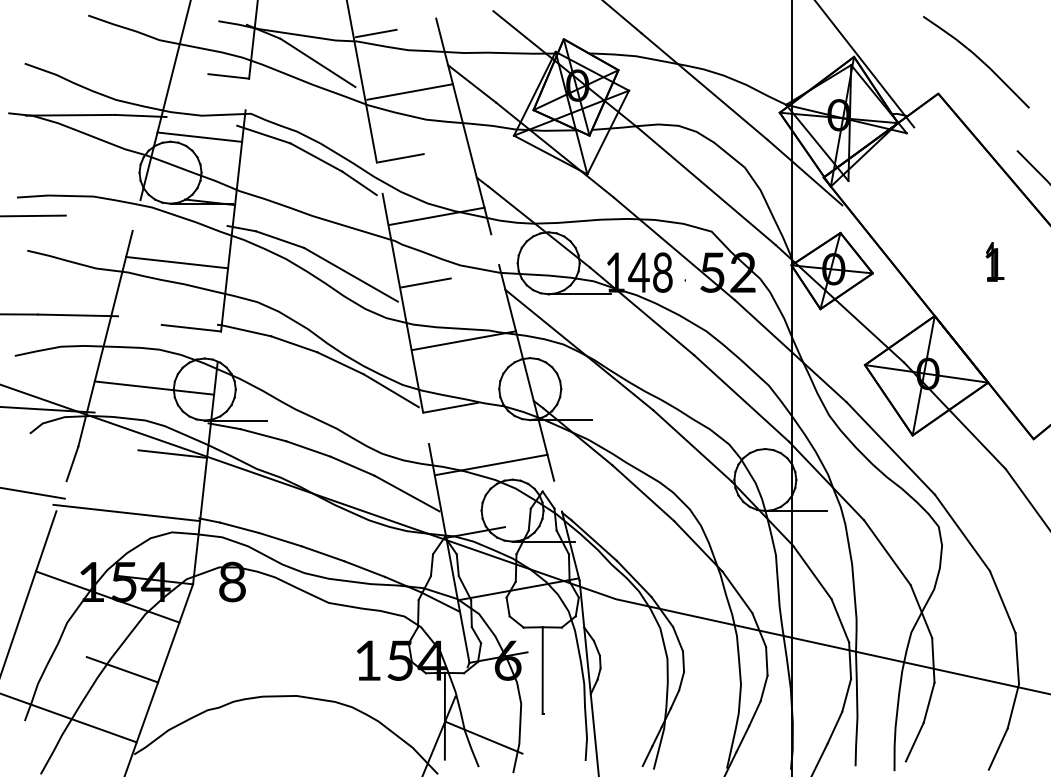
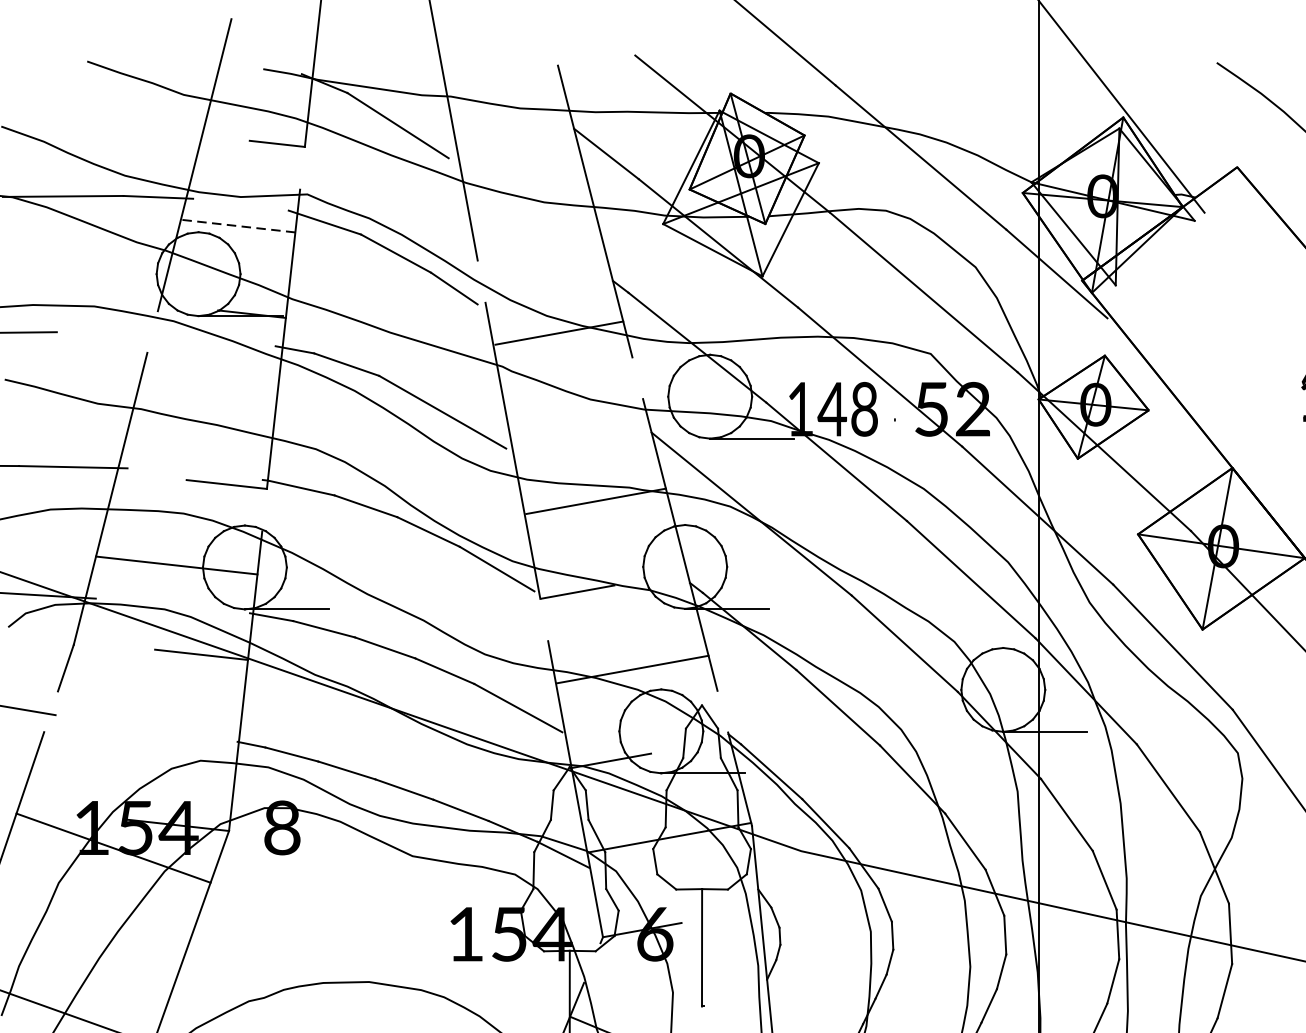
line: (375, 33) -> (475, 85), removed
line: (409, 91) -> (521, 164), removed
line: (199, 137) -> (237, 226), solid -> dashed
line: (400, 158) -> (509, 254), removed
line: (177, 262) -> (207, 395), removed
line: (425, 282) -> (543, 422), removed
line: (126, 512) -> (138, 733), removed
line: (122, 669) -> (133, 946), removed

